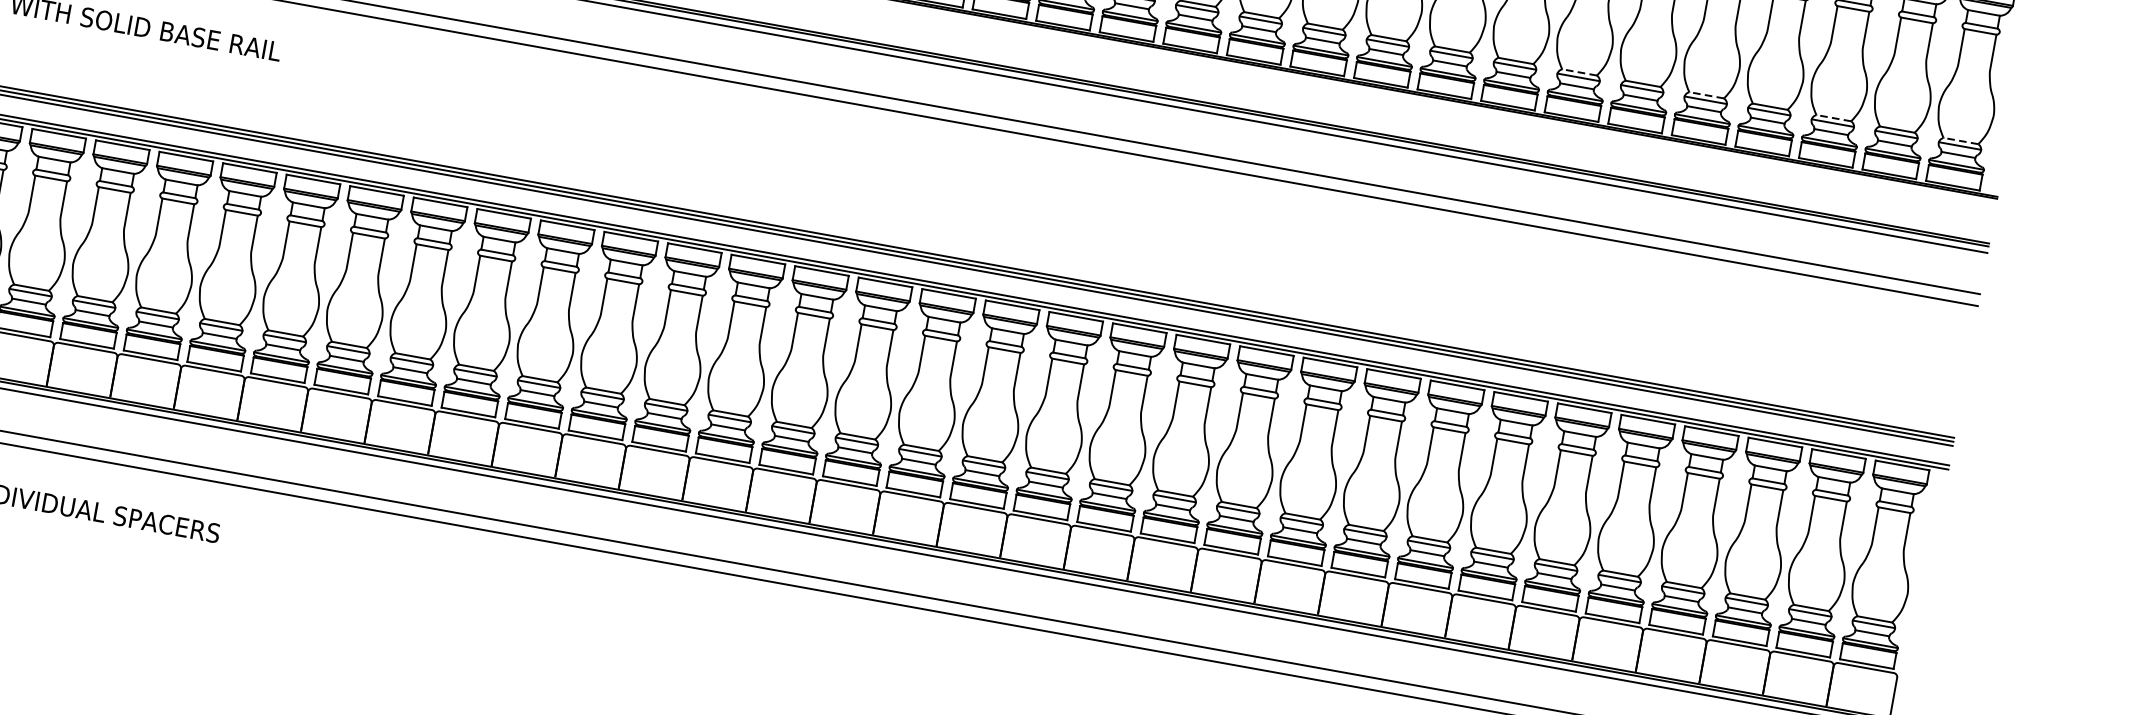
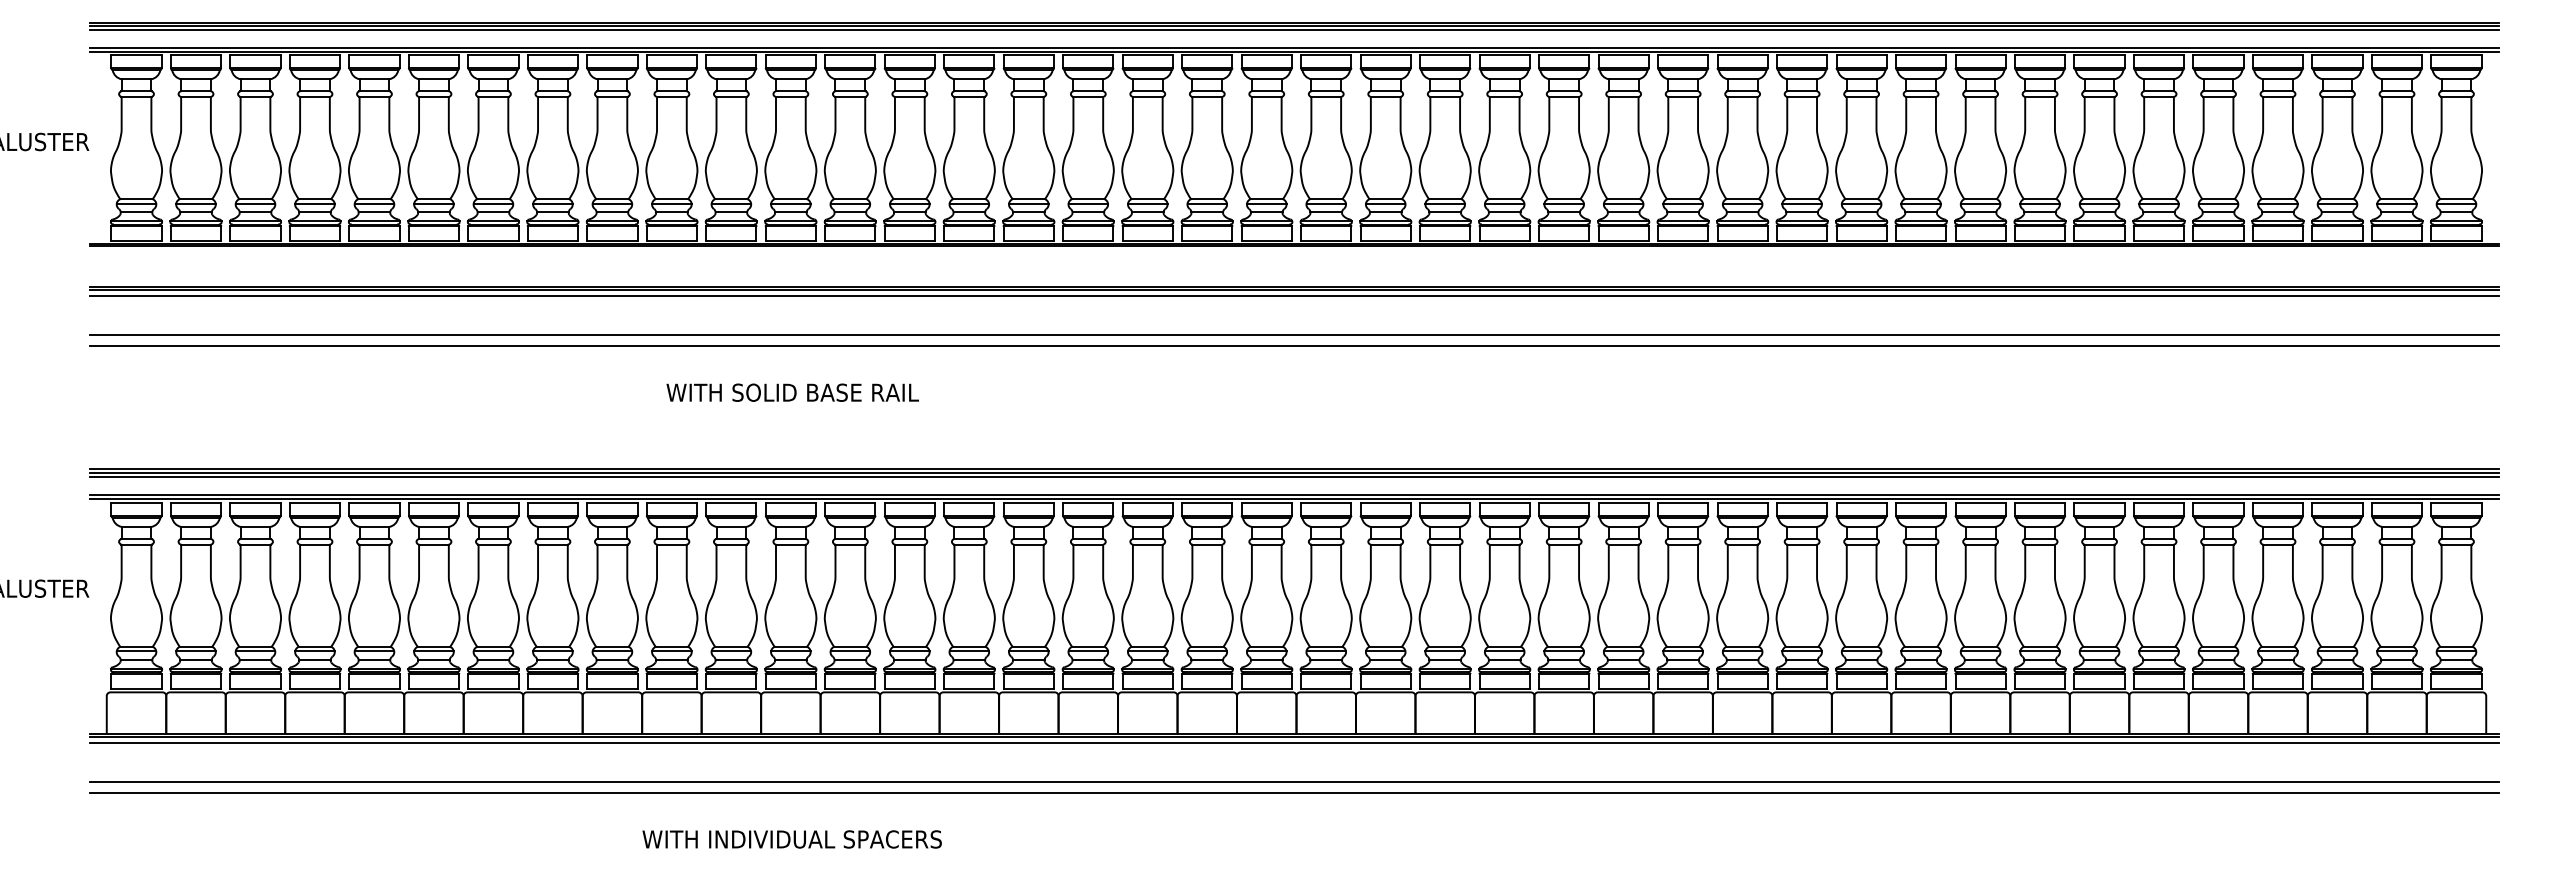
line: (1579, 72) -> (2099, 199), dashed -> solid
line: (1706, 95) -> (2218, 199), dashed -> solid
line: (1833, 118) -> (2337, 199), dashed -> solid
line: (1959, 141) -> (2455, 199), dashed -> solid

